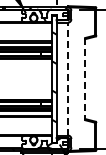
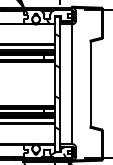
line: (67, 78) -> (71, 83), dashed -> solid
line: (85, 79) -> (91, 84), dashed -> solid

